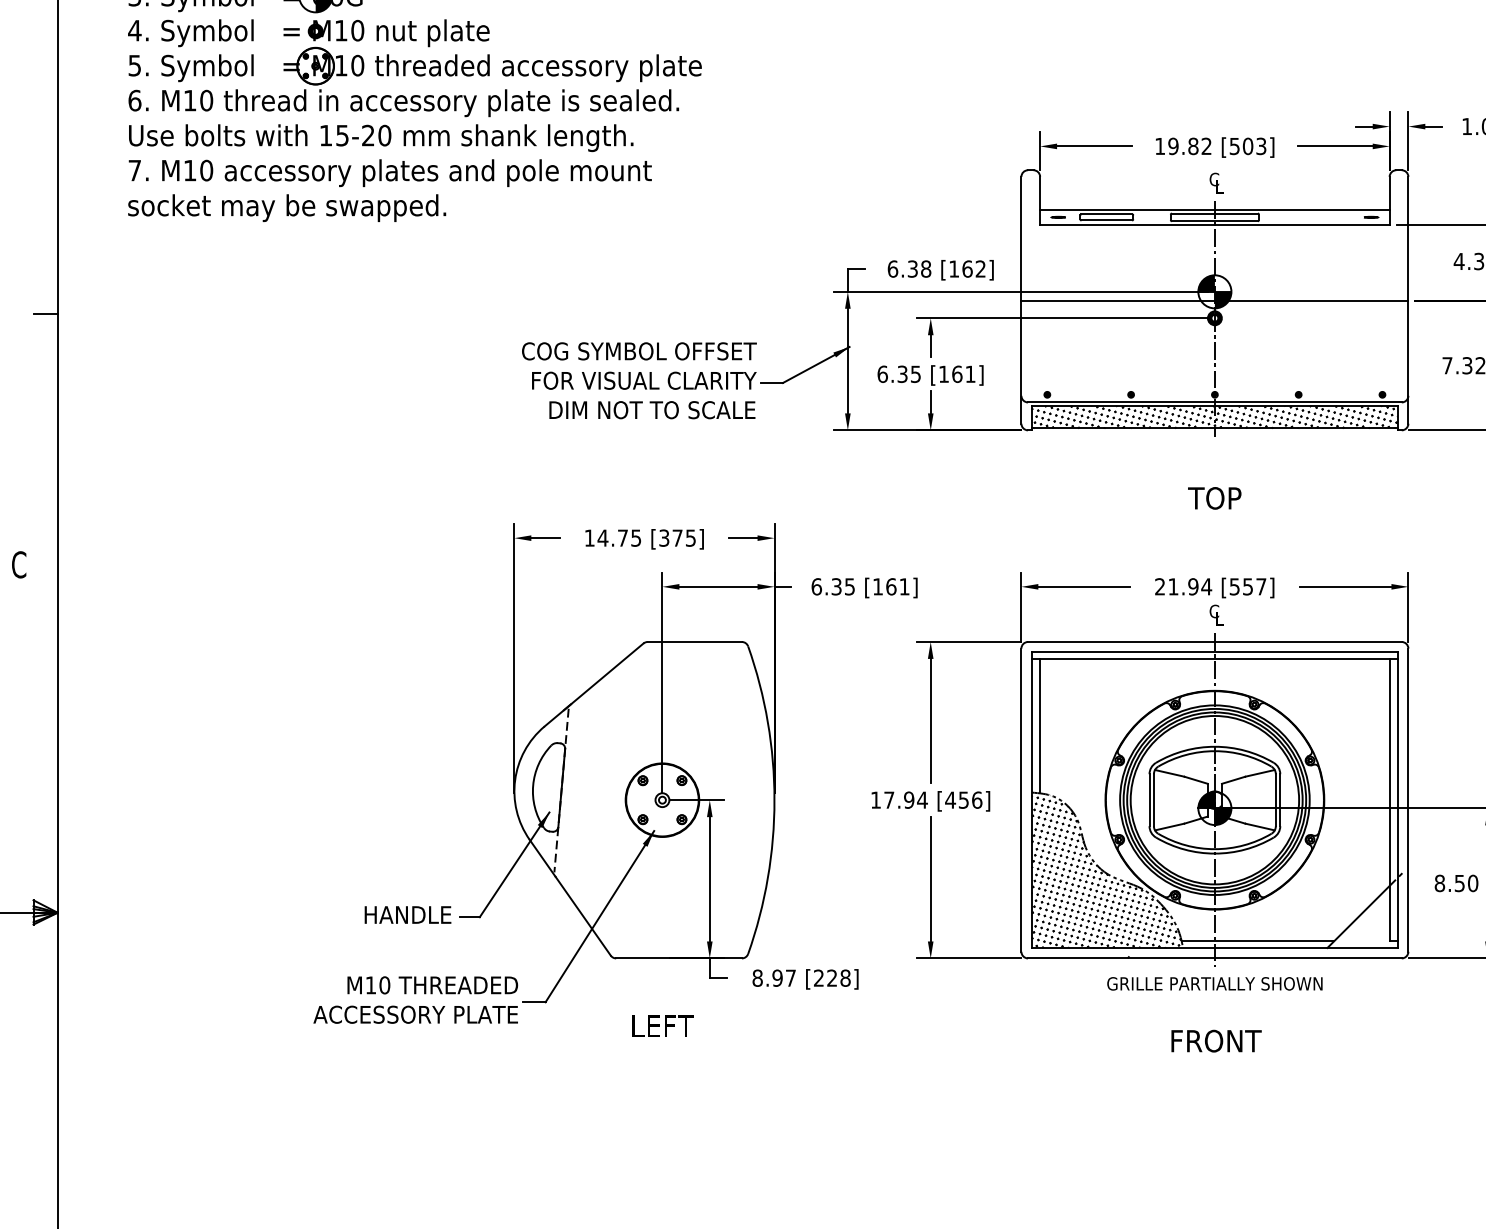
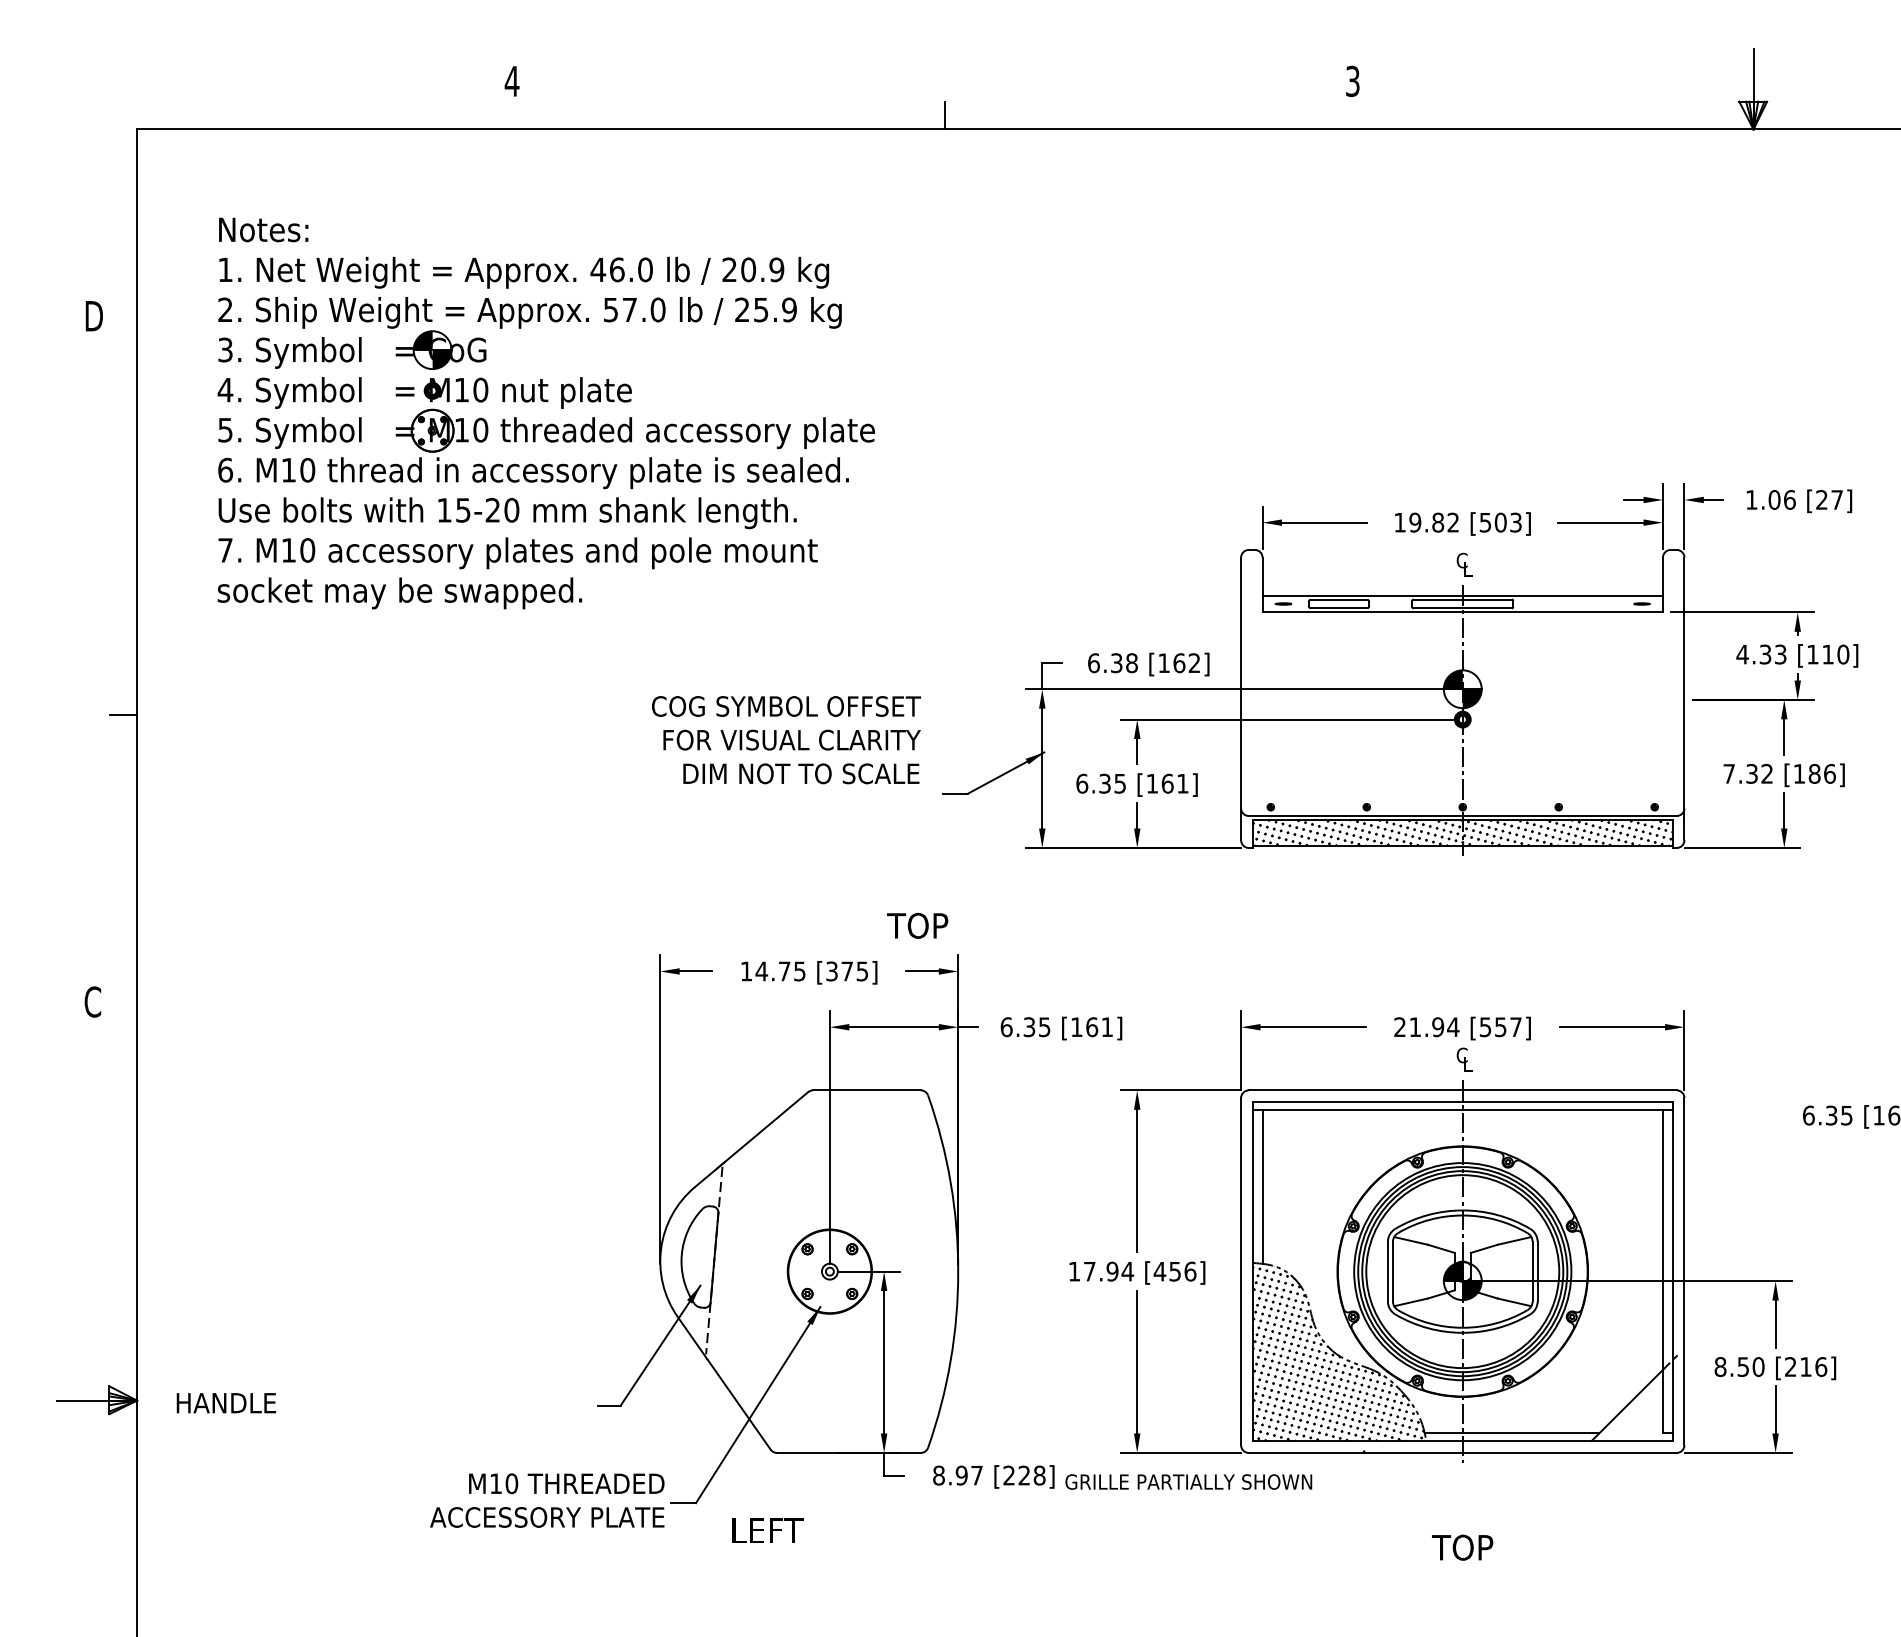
line: (1214, 300) -> (1462, 699), removed
text: (639, 381) -> (786, 740), moved
text: (1214, 498) -> (917, 925), moved
text: (407, 915) -> (225, 1403), moved
text: (1214, 983) -> (1188, 1481), moved
text: (662, 1026) -> (767, 1530), moved
text: (1216, 1040) -> (1464, 1547), FRONT -> TOP

